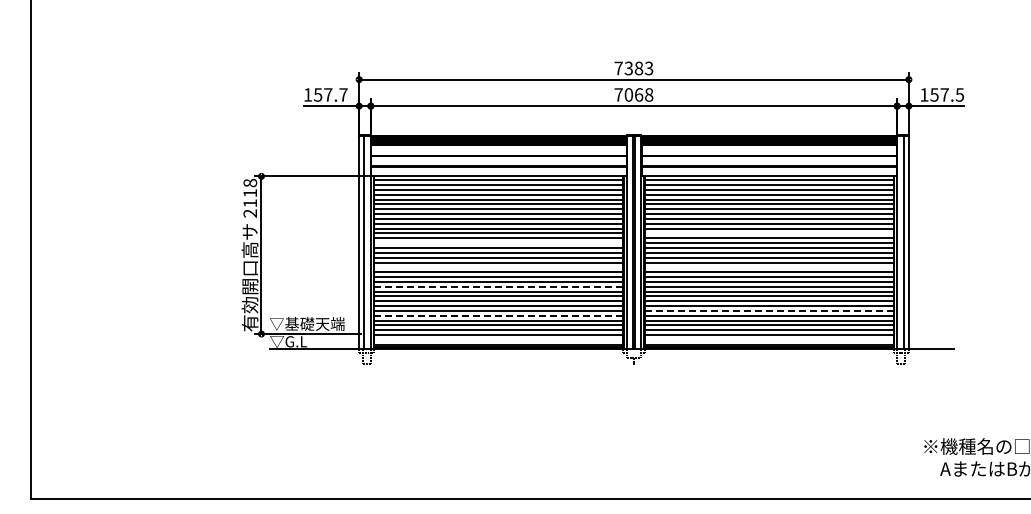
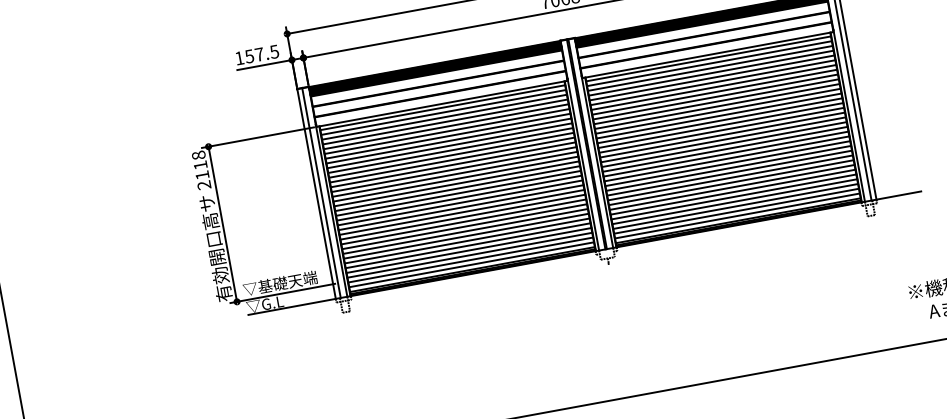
text: (343, 94) -> (274, 51), 157.7 -> 157.5
line: (768, 233) -> (717, 111), added
line: (498, 243) -> (453, 169), added
line: (498, 267) -> (458, 193), added
line: (768, 267) -> (723, 144), added
line: (499, 286) -> (462, 212), dashed -> solid
line: (769, 310) -> (732, 186), dashed -> solid
line: (499, 315) -> (467, 240), dashed -> solid
line: (498, 339) -> (471, 264), added
line: (768, 339) -> (736, 215), added

